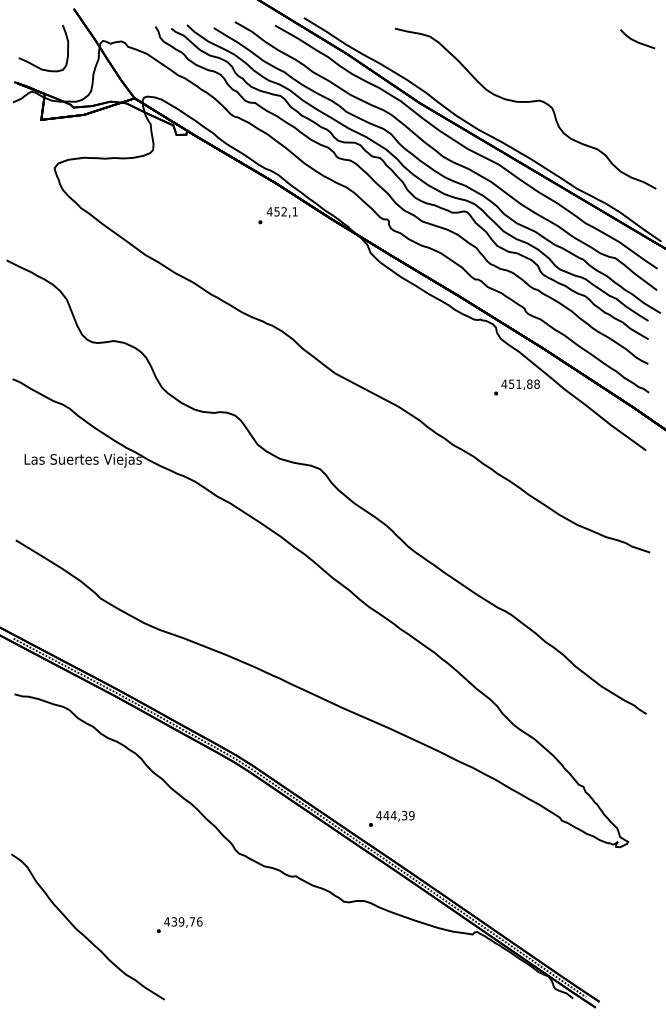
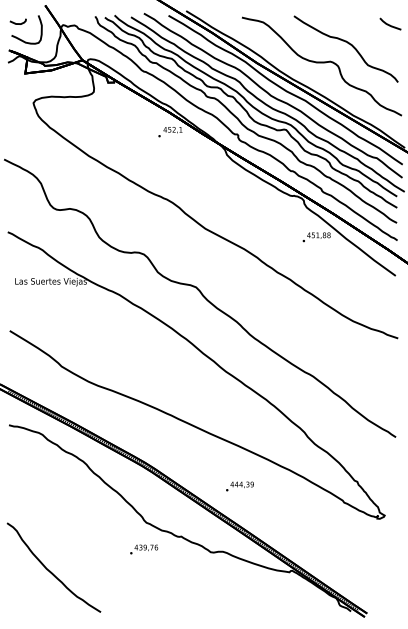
curve: (28, 38) -> (17, 23), added
curve: (568, 72) -> (348, 44), added
text: (390, 818) -> (239, 486), moved
text: (180, 925) -> (144, 549), moved

